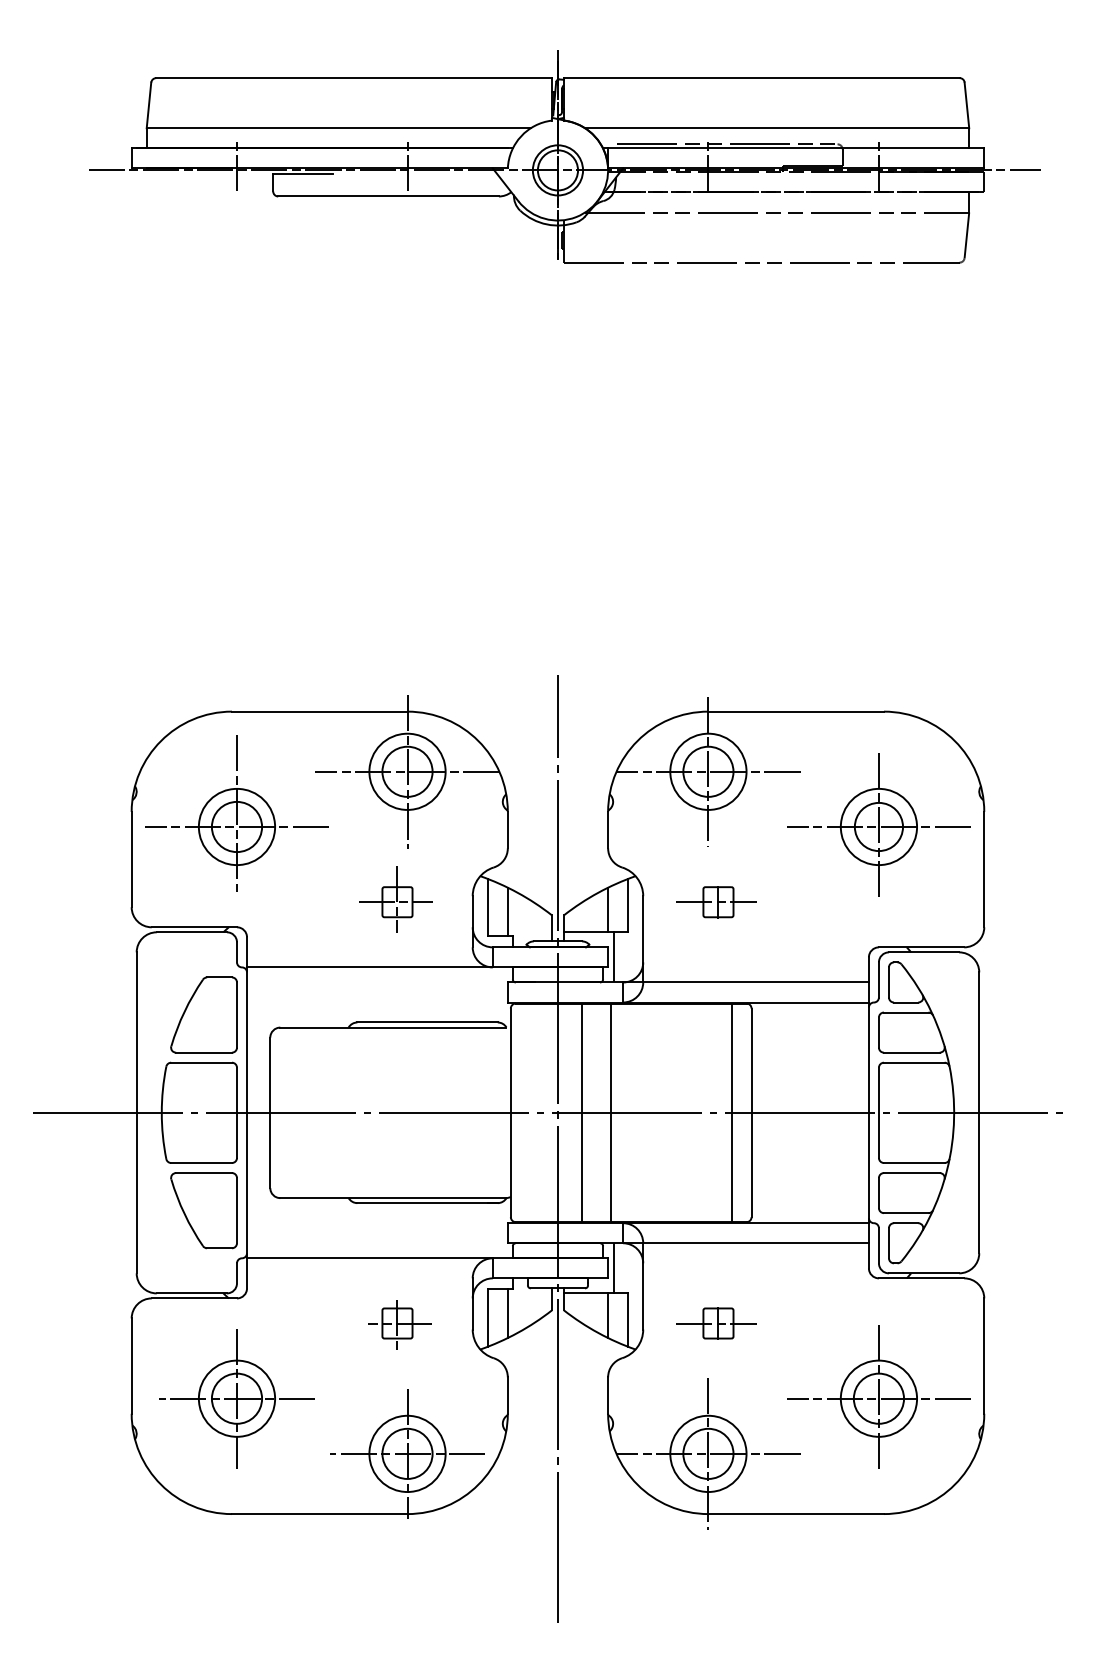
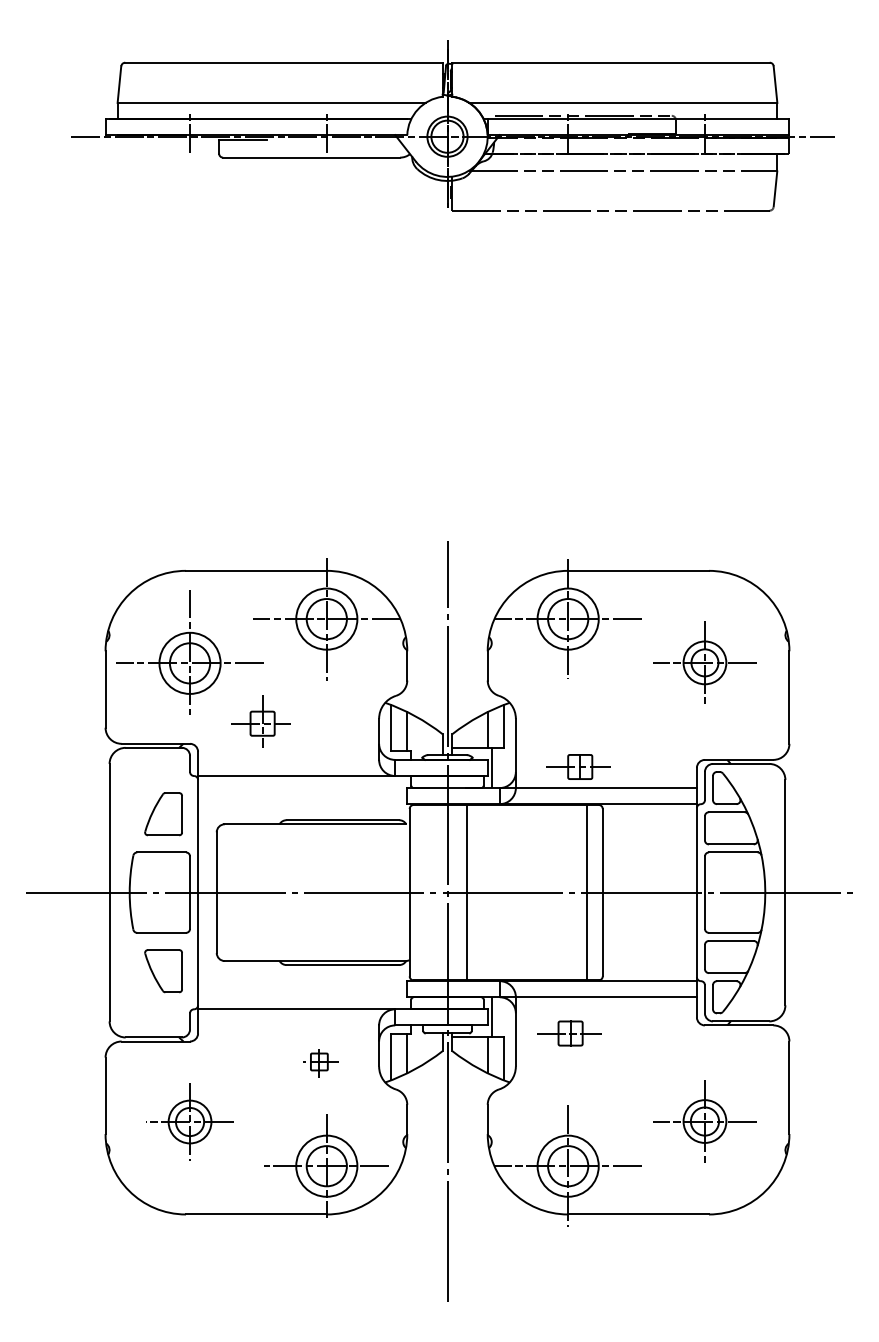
part: (878, 824) -> (704, 661), size x0.7
part: (395, 899) -> (261, 721), moved
part: (716, 902) -> (578, 767), moved
part: (203, 1014) -> (163, 813), size x0.7
line: (610, 1112) -> (489, 892), removed
part: (203, 1210) -> (163, 970), size x0.7
part: (716, 1323) -> (569, 1033), moved
part: (399, 1324) -> (320, 1062), size x0.7
part: (878, 1396) -> (704, 1120), size x0.7
part: (236, 1398) -> (189, 1121), size x0.7

